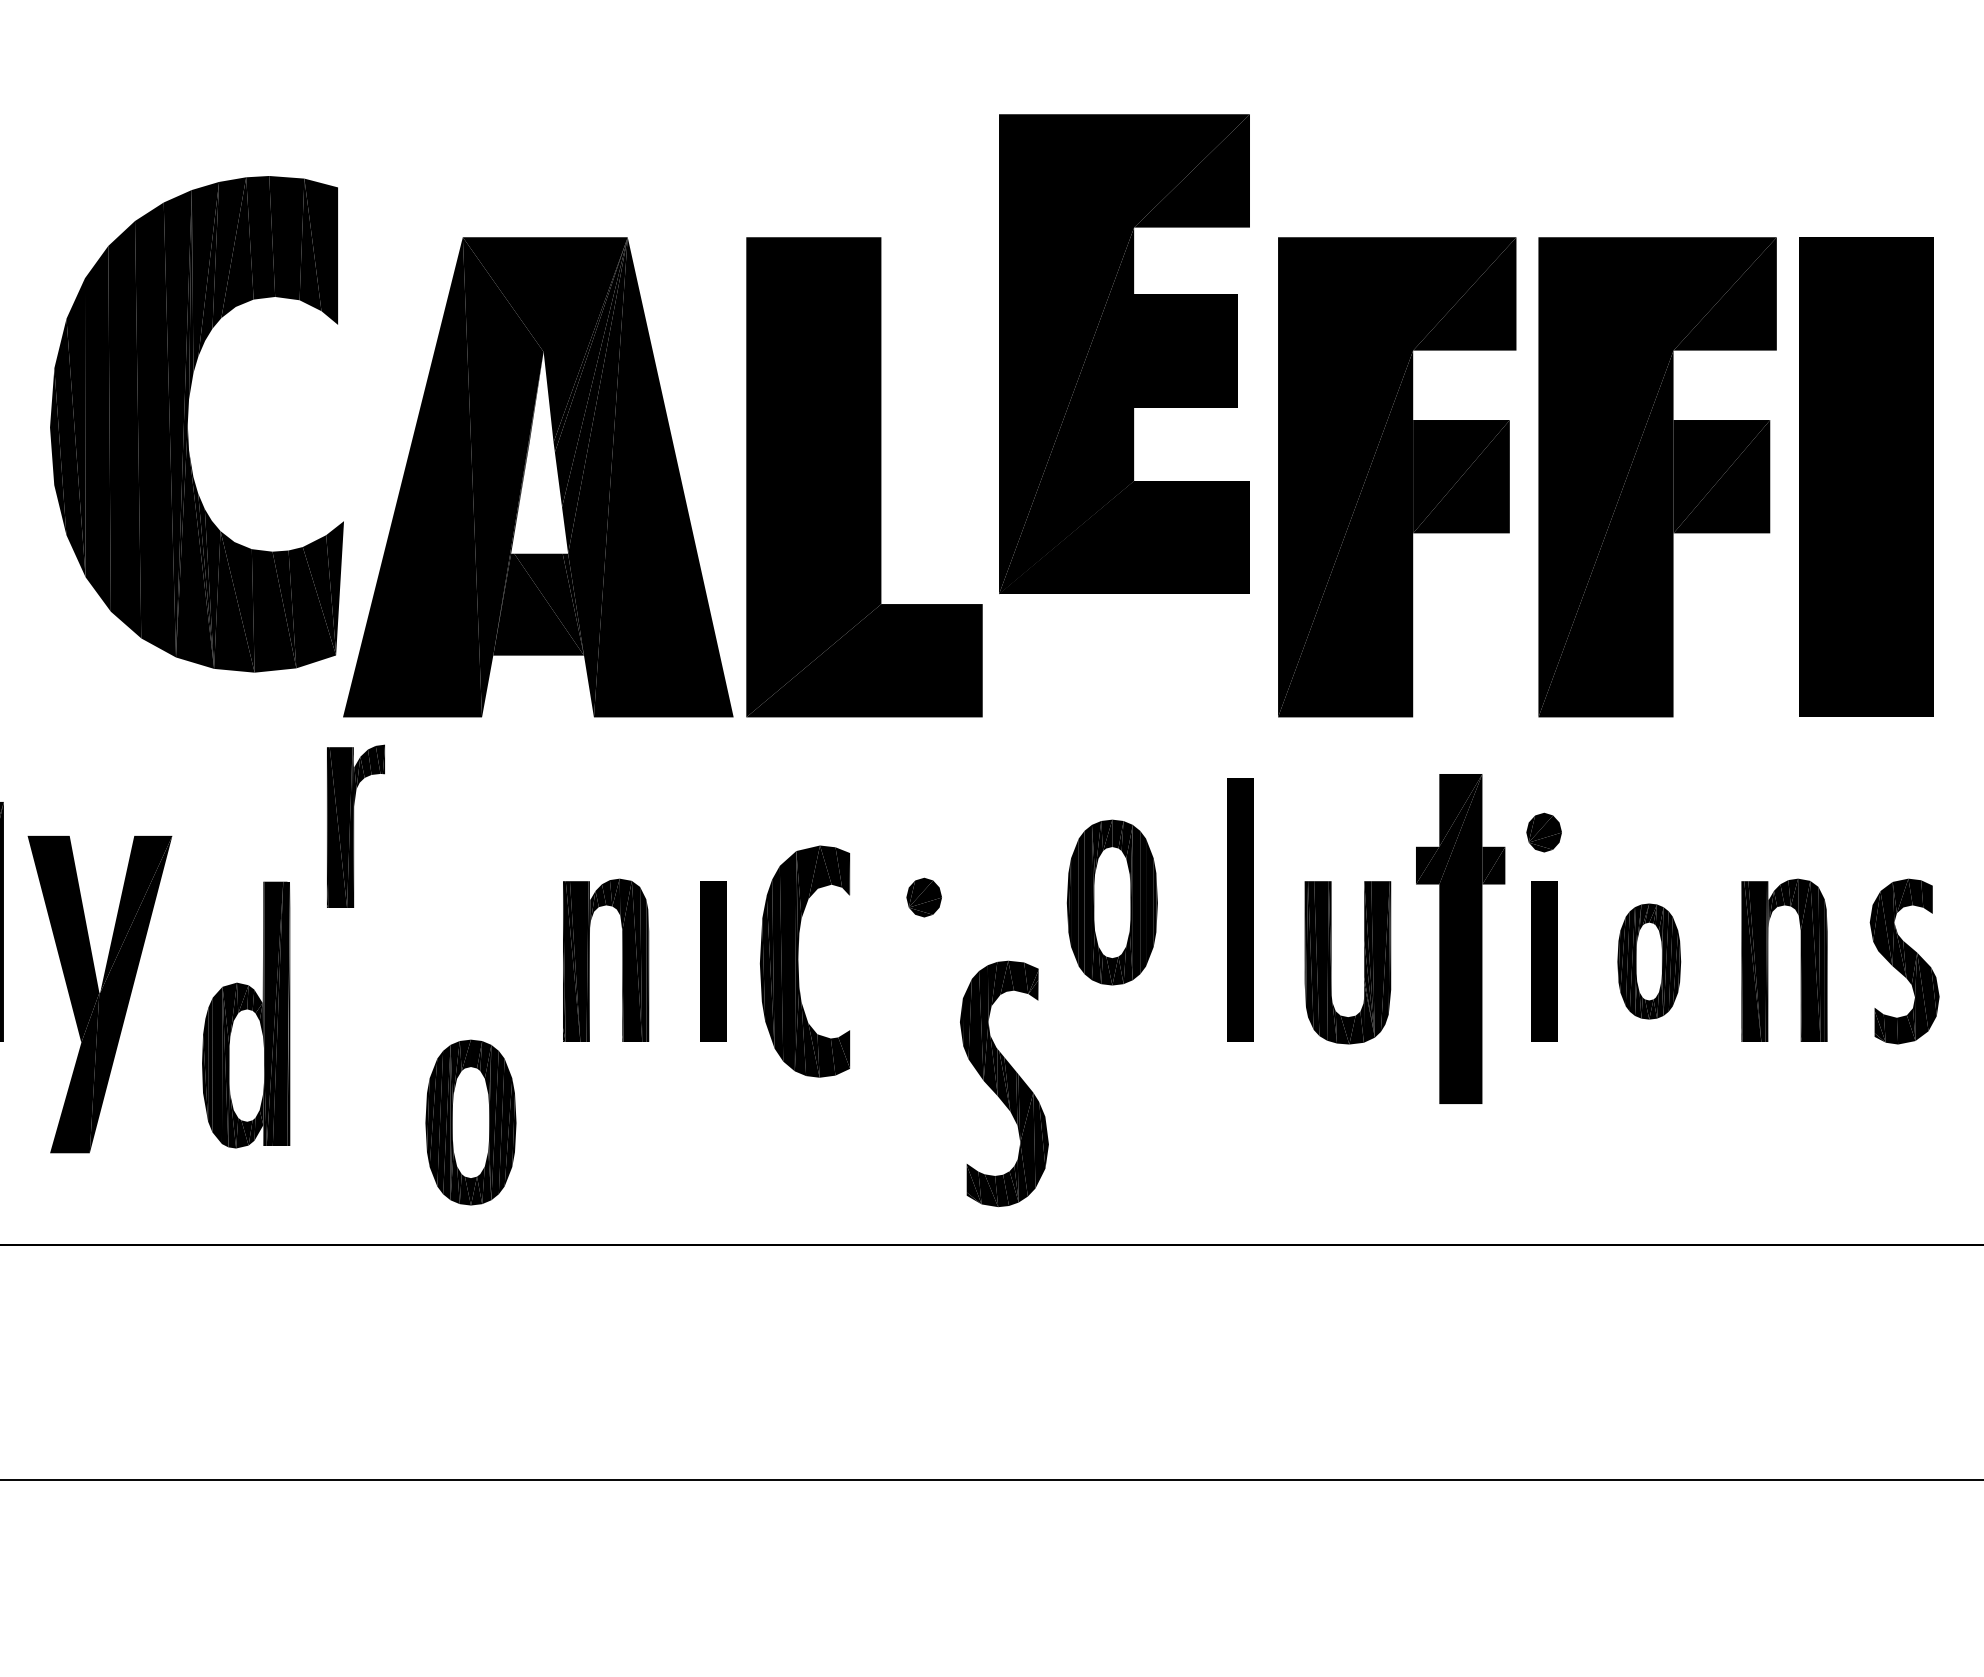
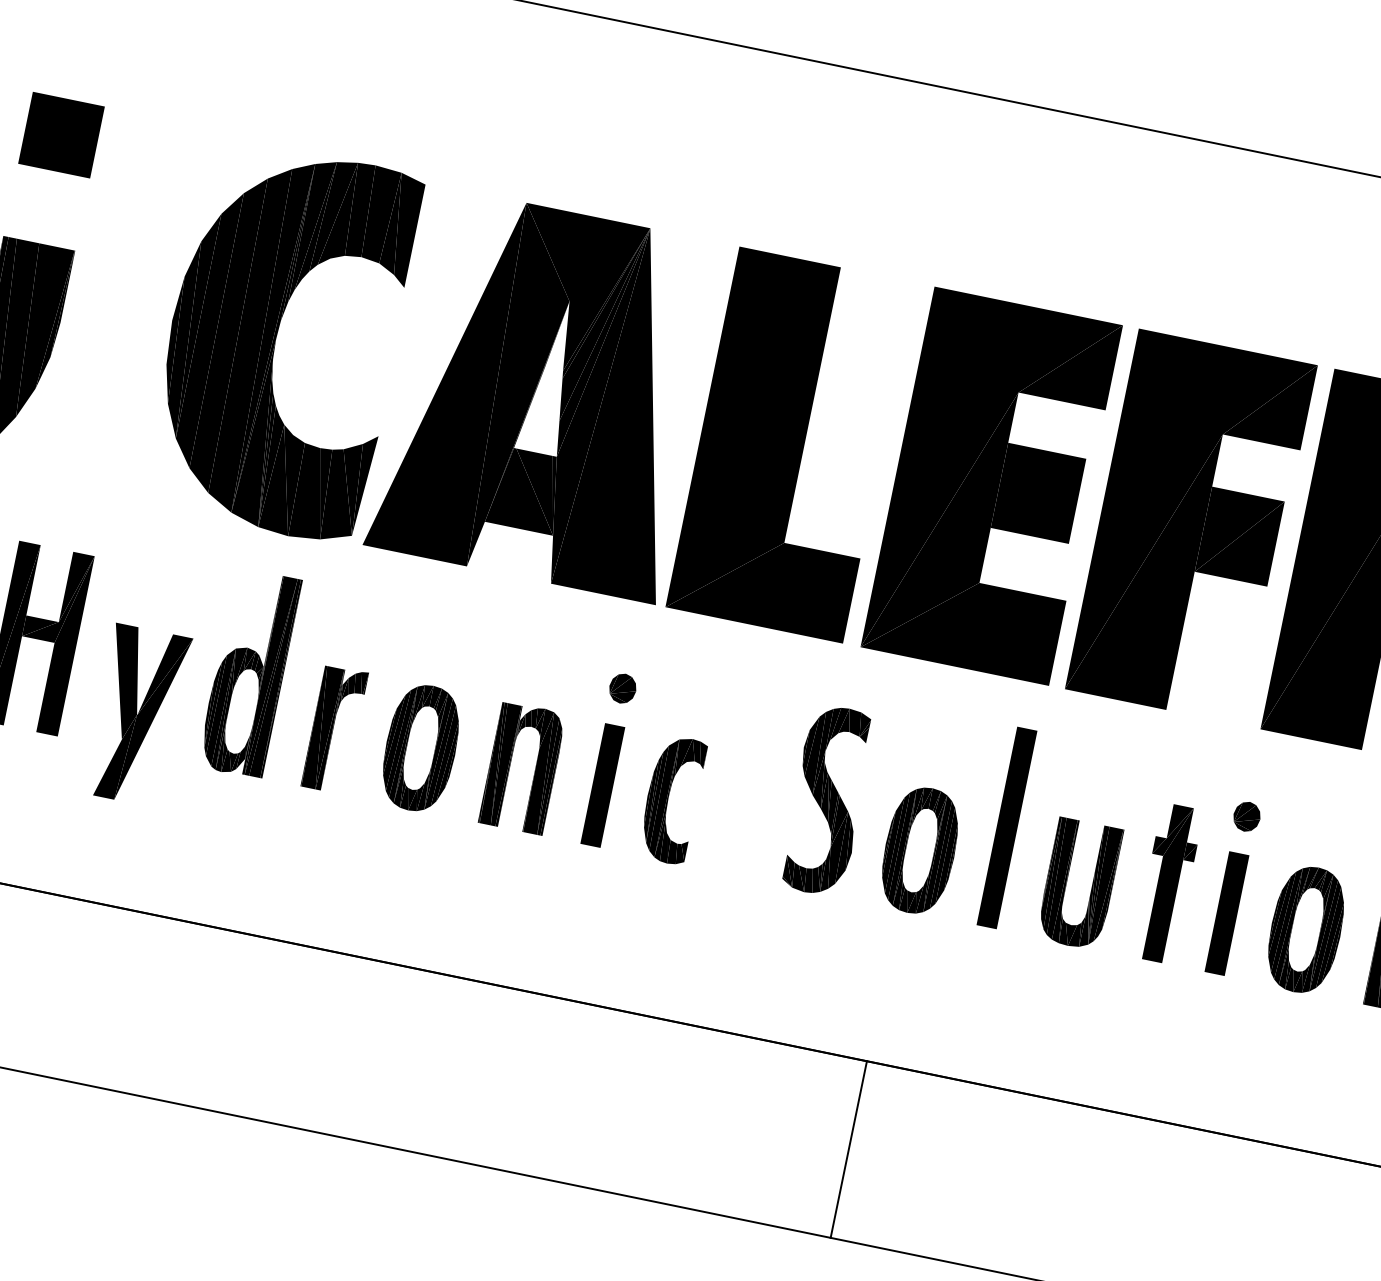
part: (1124, 353) -> (991, 485), moved
part: (187, 424) -> (275, 339), moved
part: (355, 825) -> (334, 728), moved
part: (923, 897) -> (622, 688), moved
part: (1111, 902) -> (919, 850), moved
part: (1460, 938) -> (1167, 883), size x0.62
part: (805, 961) -> (672, 799), size x0.71
part: (1648, 961) -> (1305, 929), size x1.43
part: (99, 994) -> (136, 715), size x0.71
part: (246, 1014) -> (249, 673), moved
part: (1004, 1083) -> (827, 800), moved
part: (470, 1122) -> (420, 748), moved
line: (1122, 1361) -> (848, 1149), added

